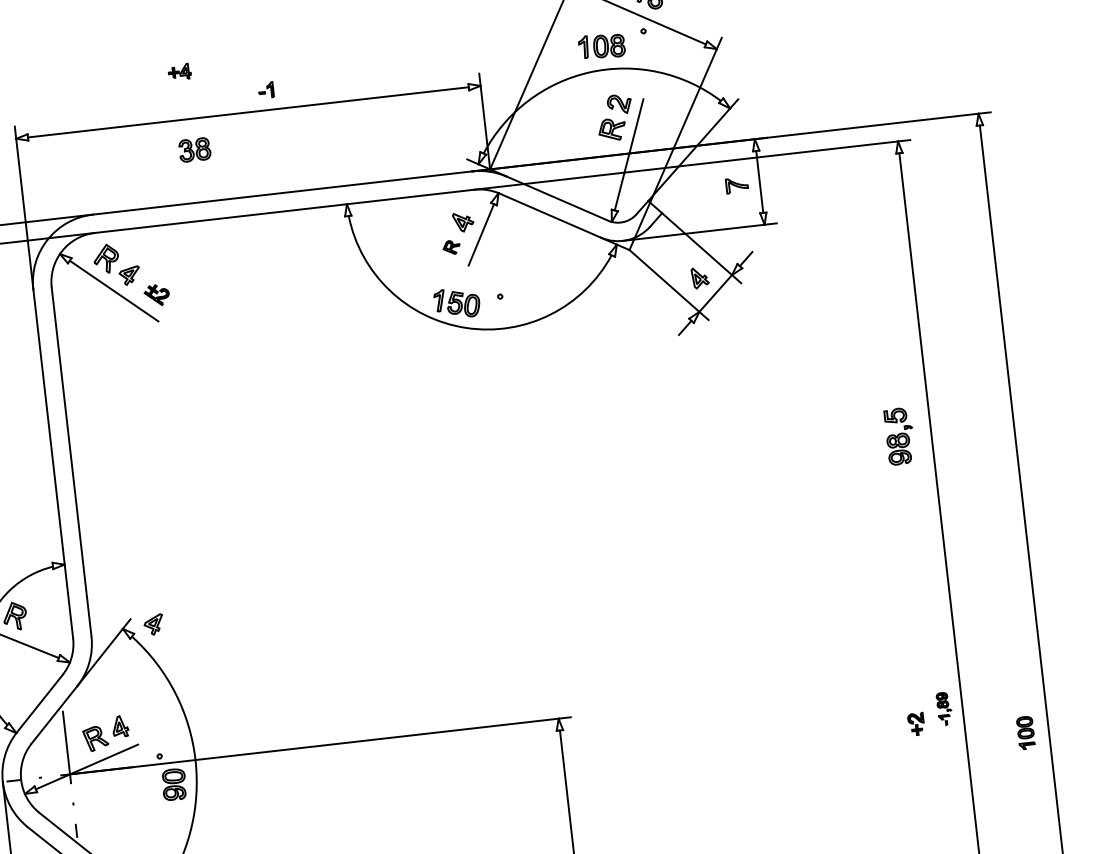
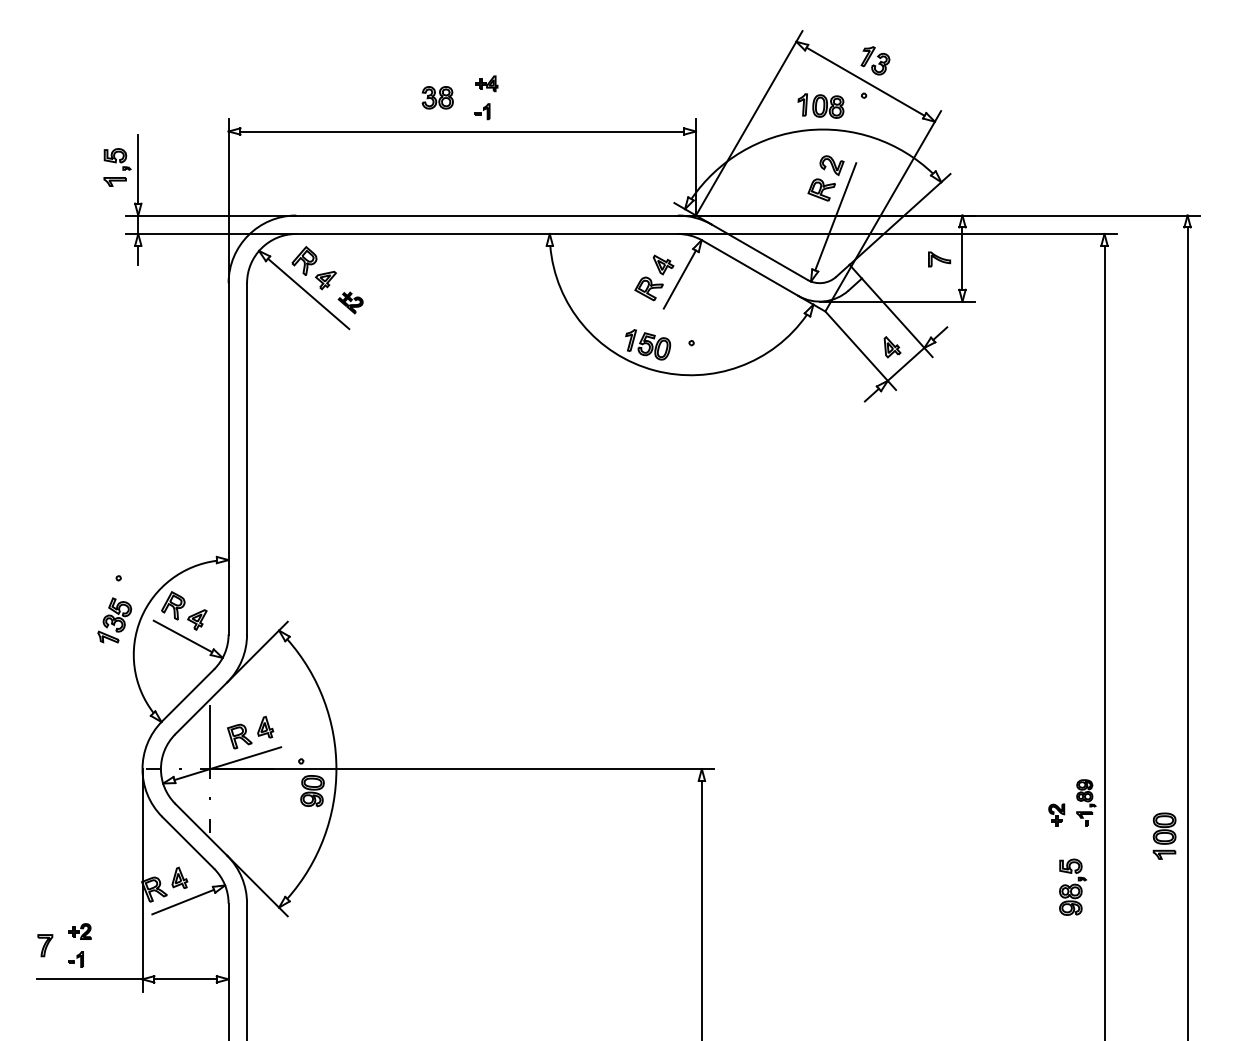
part: (179, 71) -> (486, 83), moved
part: (194, 149) -> (437, 97), moved
part: (451, 247) -> (648, 288), size x1.67
part: (899, 435) -> (1072, 886), moved
part: (153, 624) -> (197, 619), moved
part: (944, 708) -> (1086, 802), size x1.43
part: (1025, 732) -> (1164, 835), size x1.43

